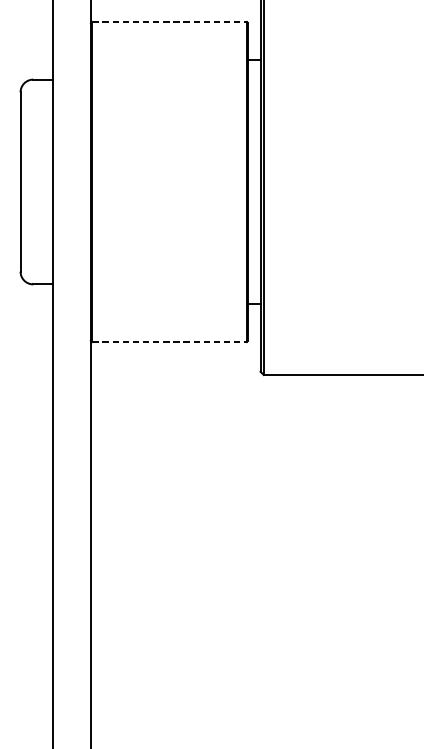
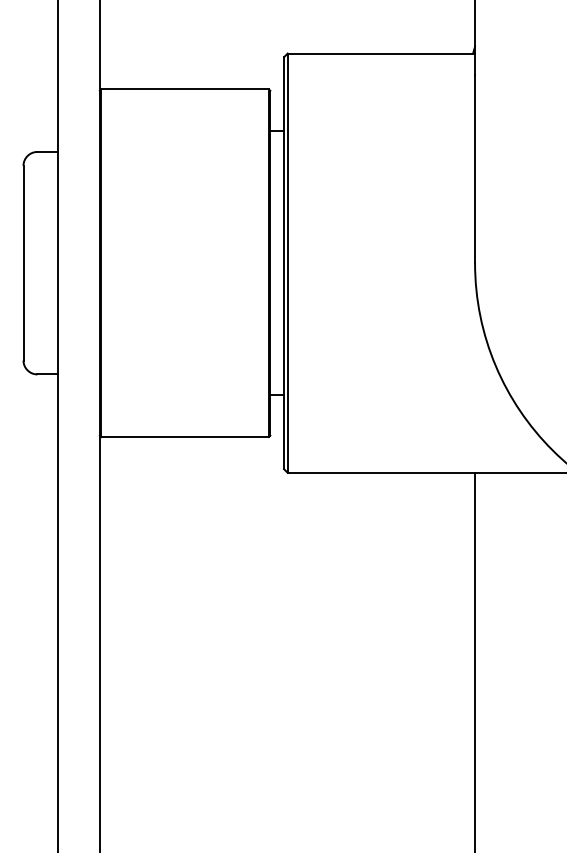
line: (169, 22) -> (185, 89), dashed -> solid
line: (169, 342) -> (185, 437), dashed -> solid

